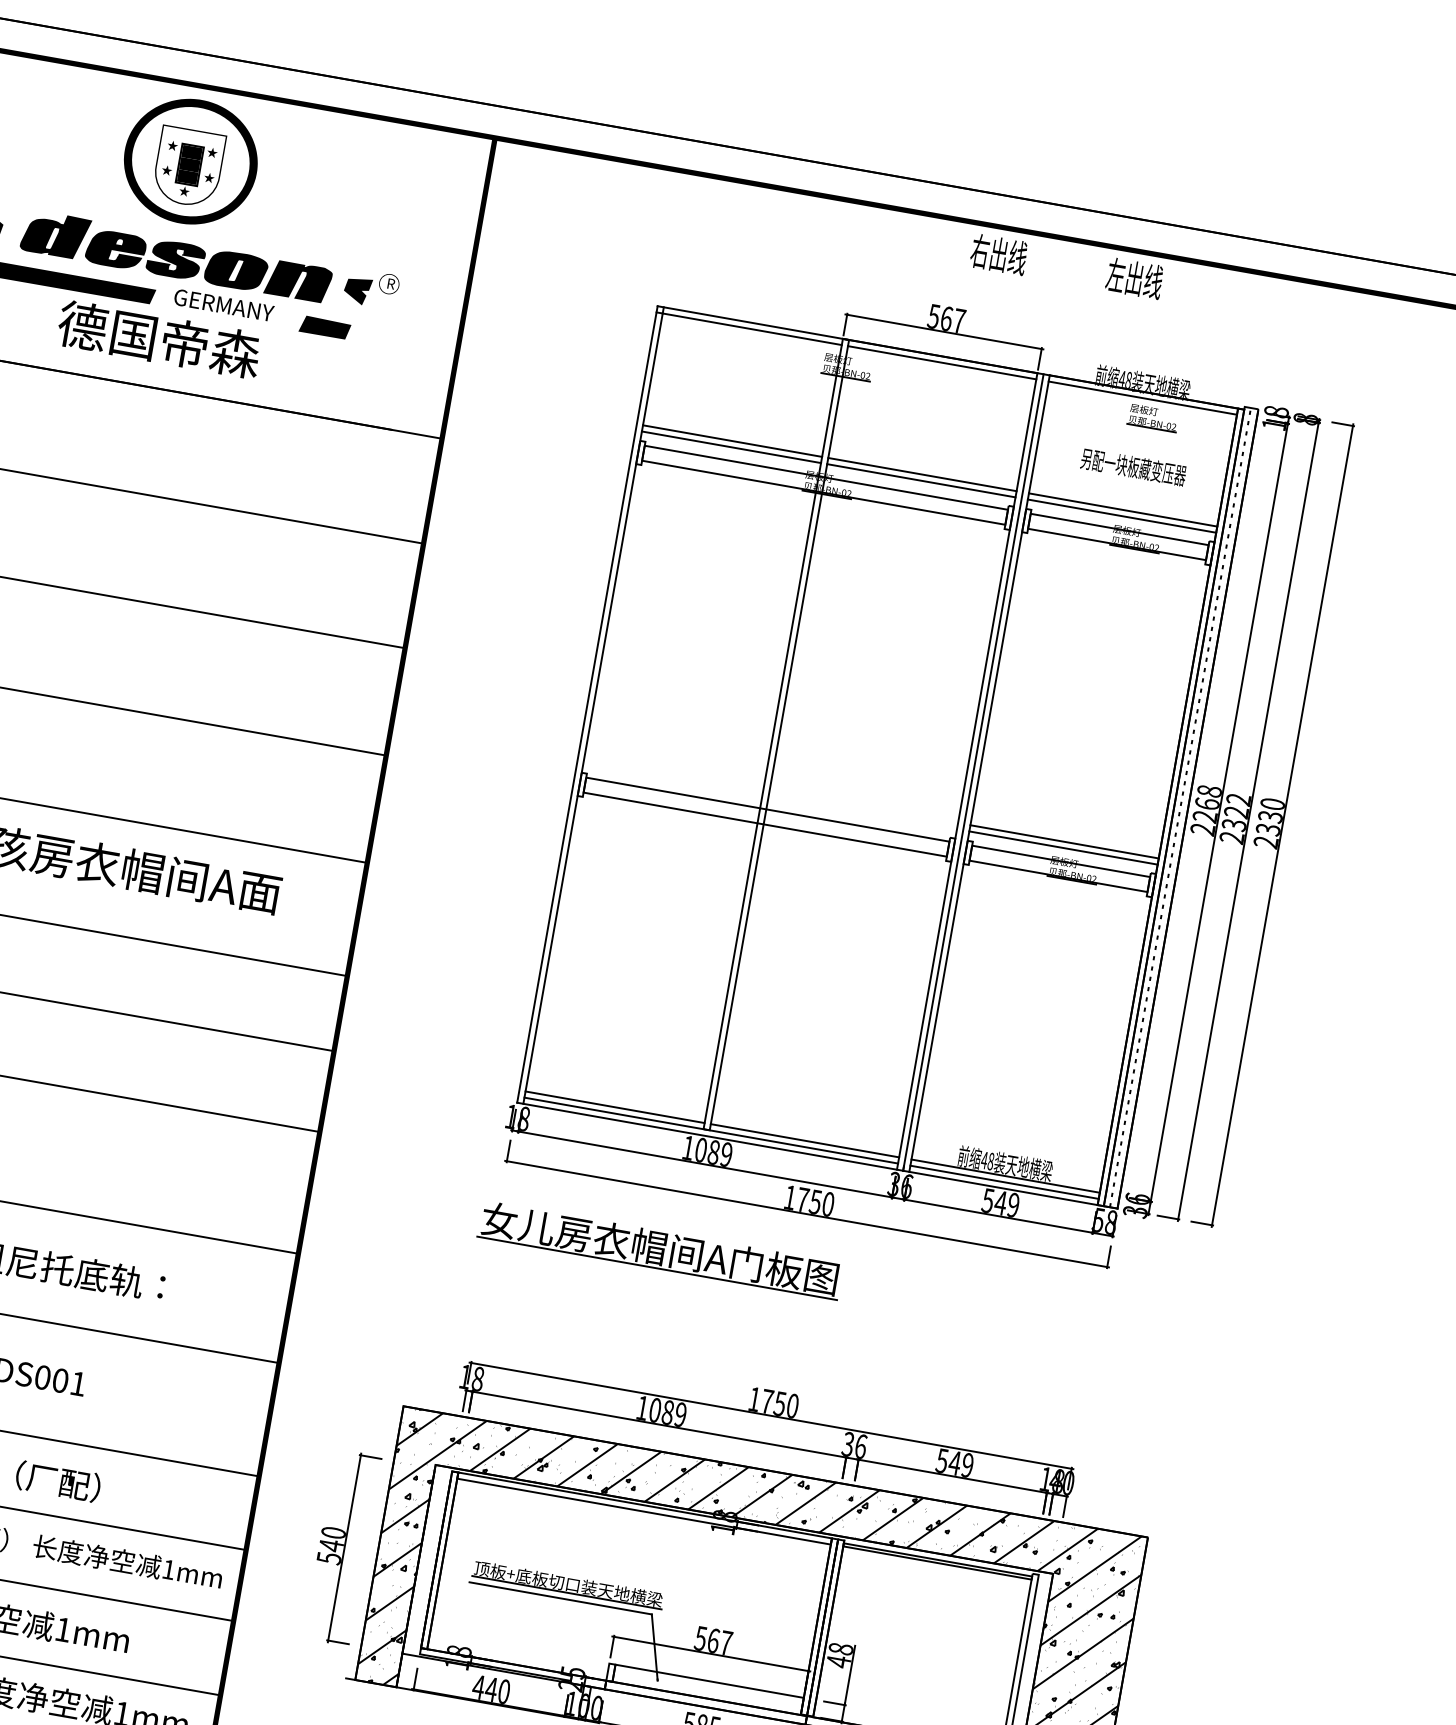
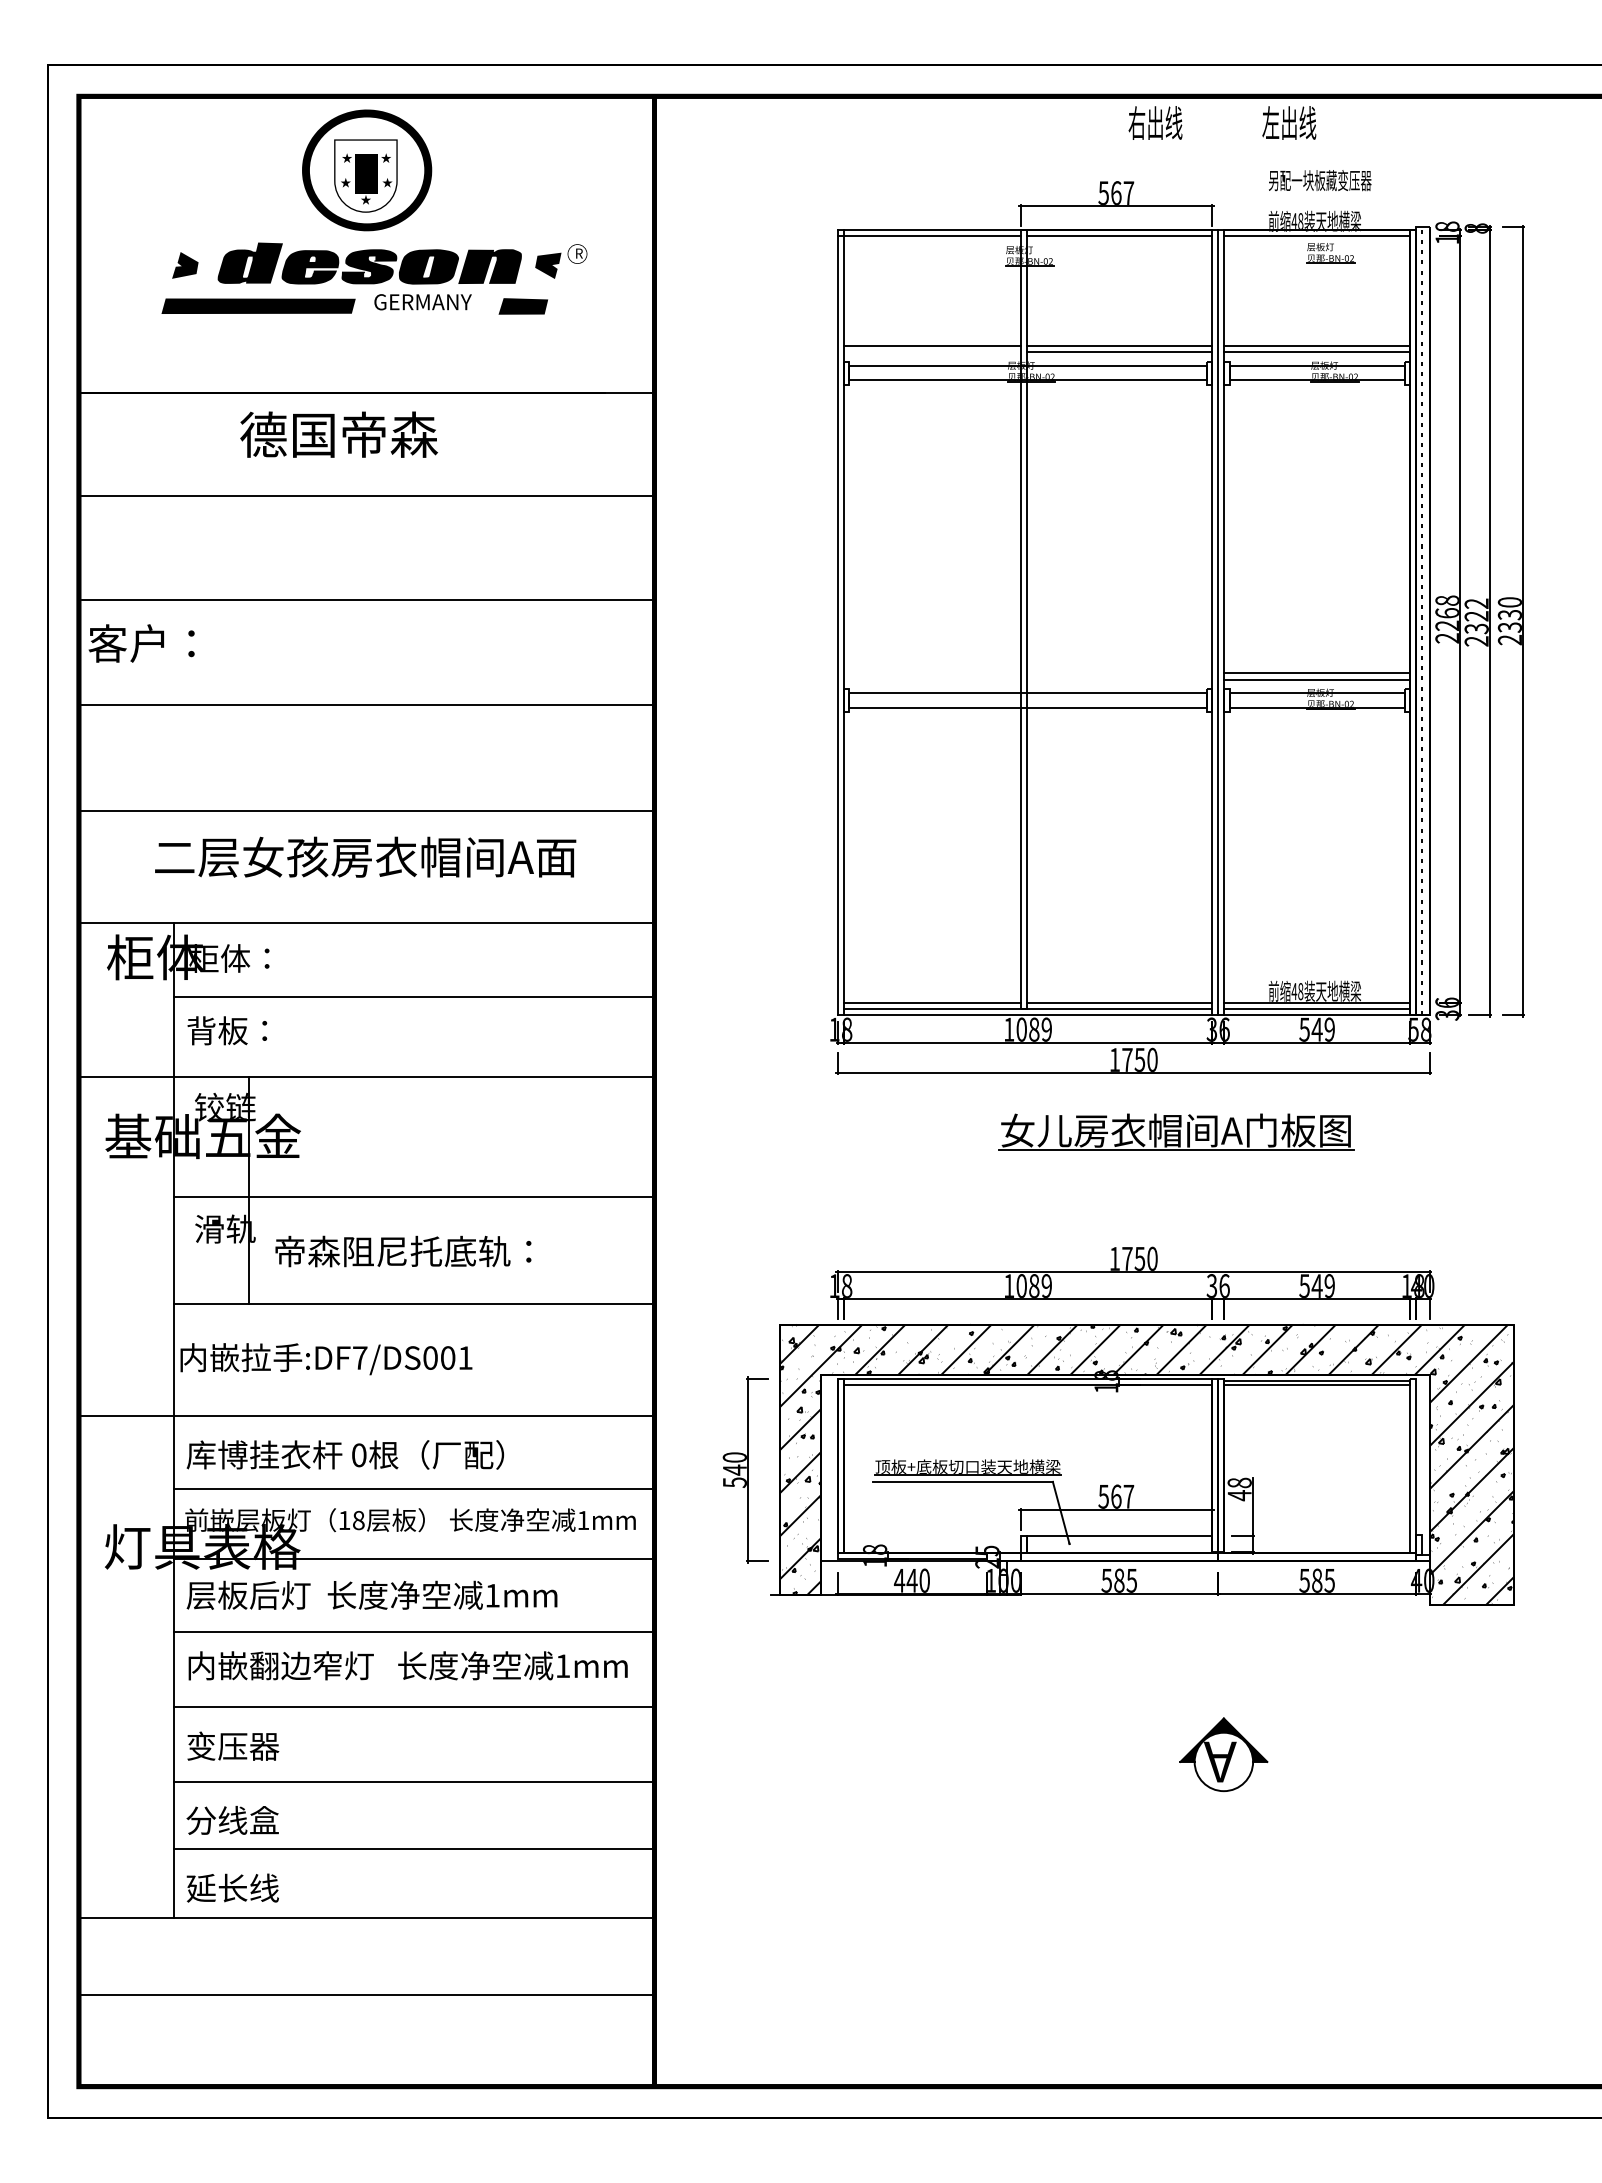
text: (158, 339) -> (338, 434), moved
line: (730, 447) -> (931, 352), removed
text: (1134, 467) -> (1320, 180), moved
part: (660, 1249) -> (1176, 1131), moved

